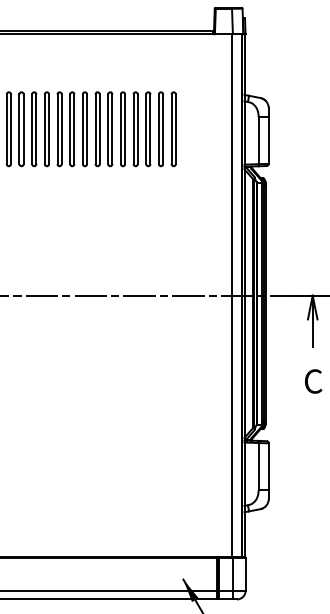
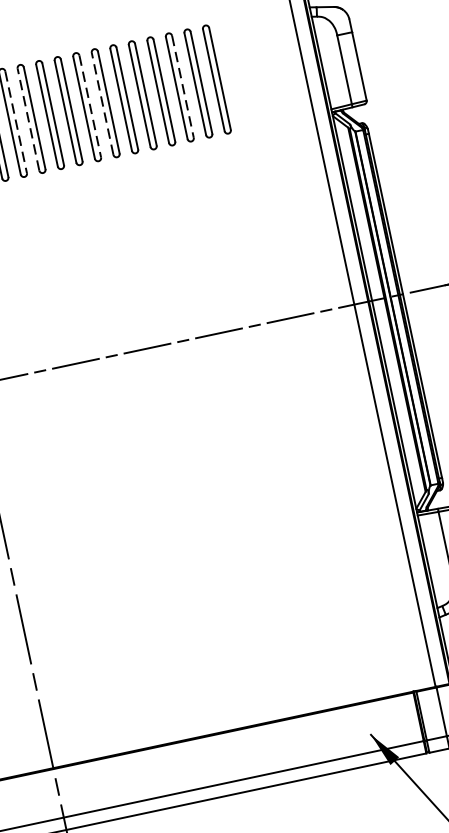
line: (36, 129) -> (16, 122), solid -> dashed
line: (44, 129) -> (28, 120), solid -> dashed
line: (87, 129) -> (90, 106), solid -> dashed
line: (95, 129) -> (102, 104), solid -> dashed
line: (150, 129) -> (183, 87), solid -> dashed

